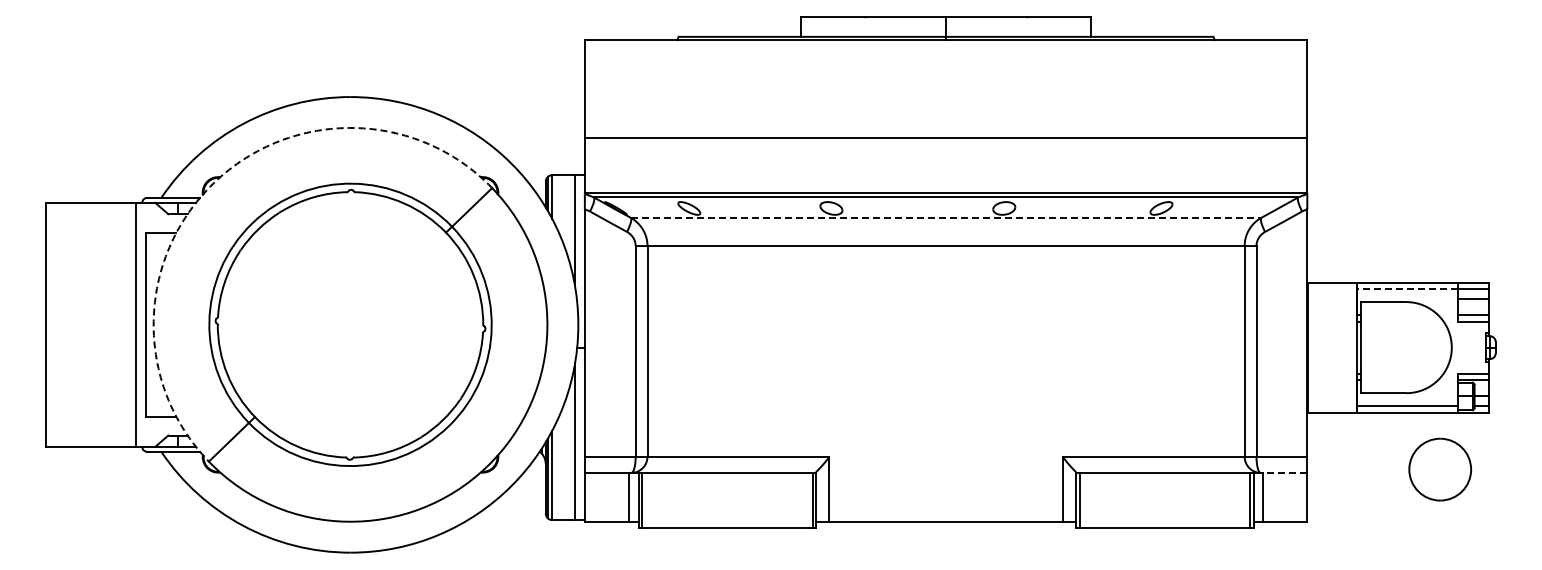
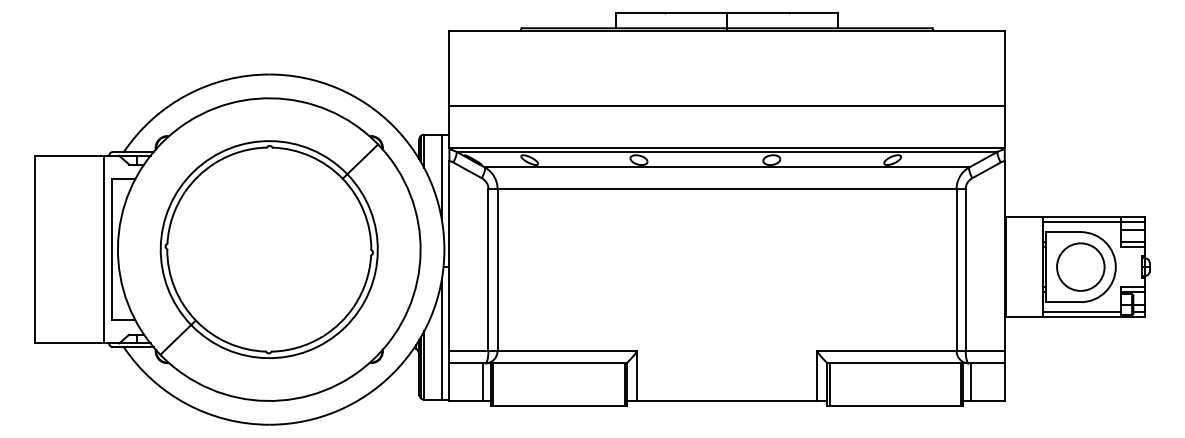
arc: (213, 183) -> (163, 140), dashed -> solid
line: (946, 217) -> (727, 167), dashed -> solid
line: (1407, 289) -> (1081, 222), dashed -> solid
part: (1440, 469) -> (1081, 267), moved
line: (1285, 472) -> (987, 363), dashed -> solid

